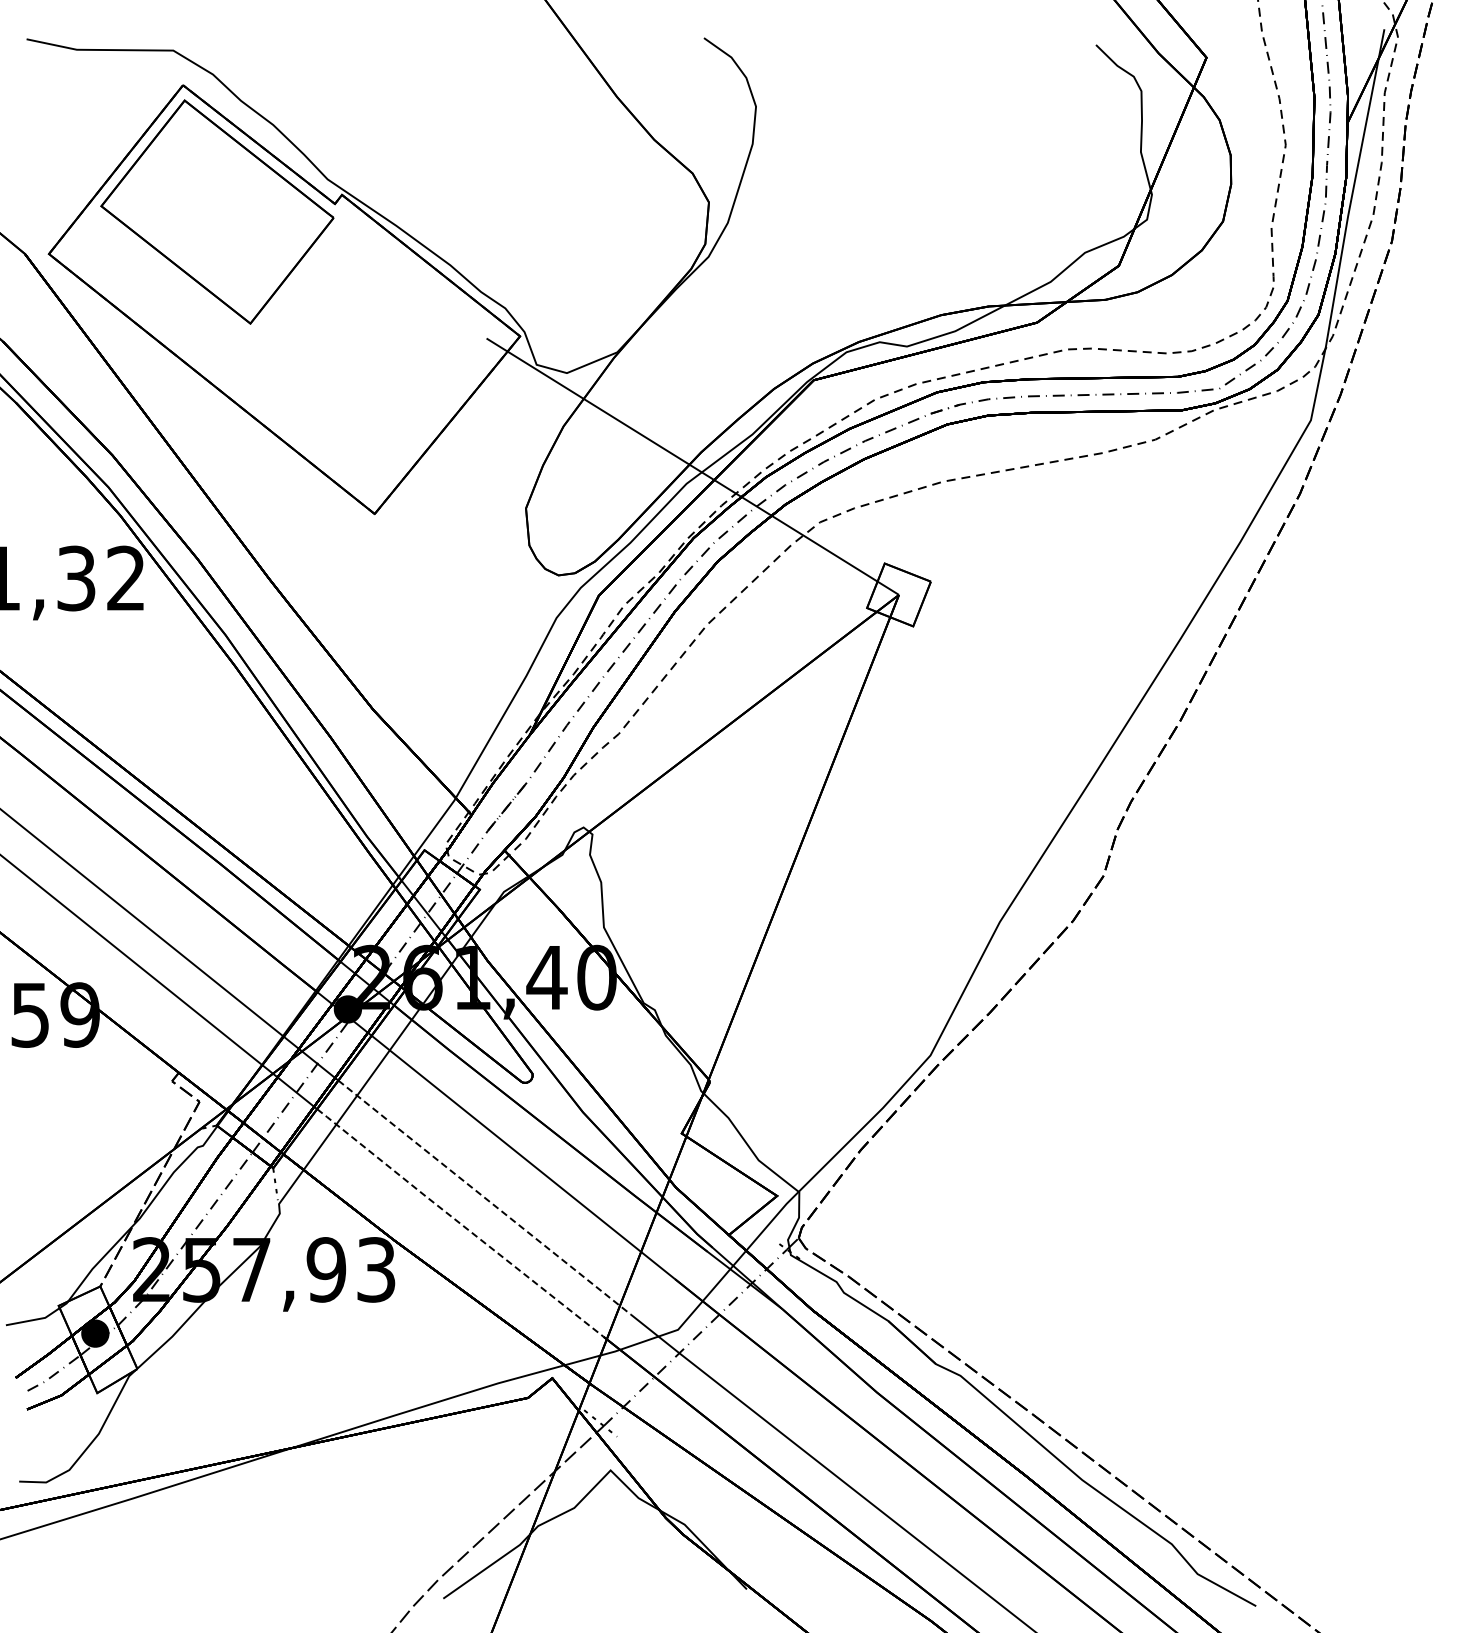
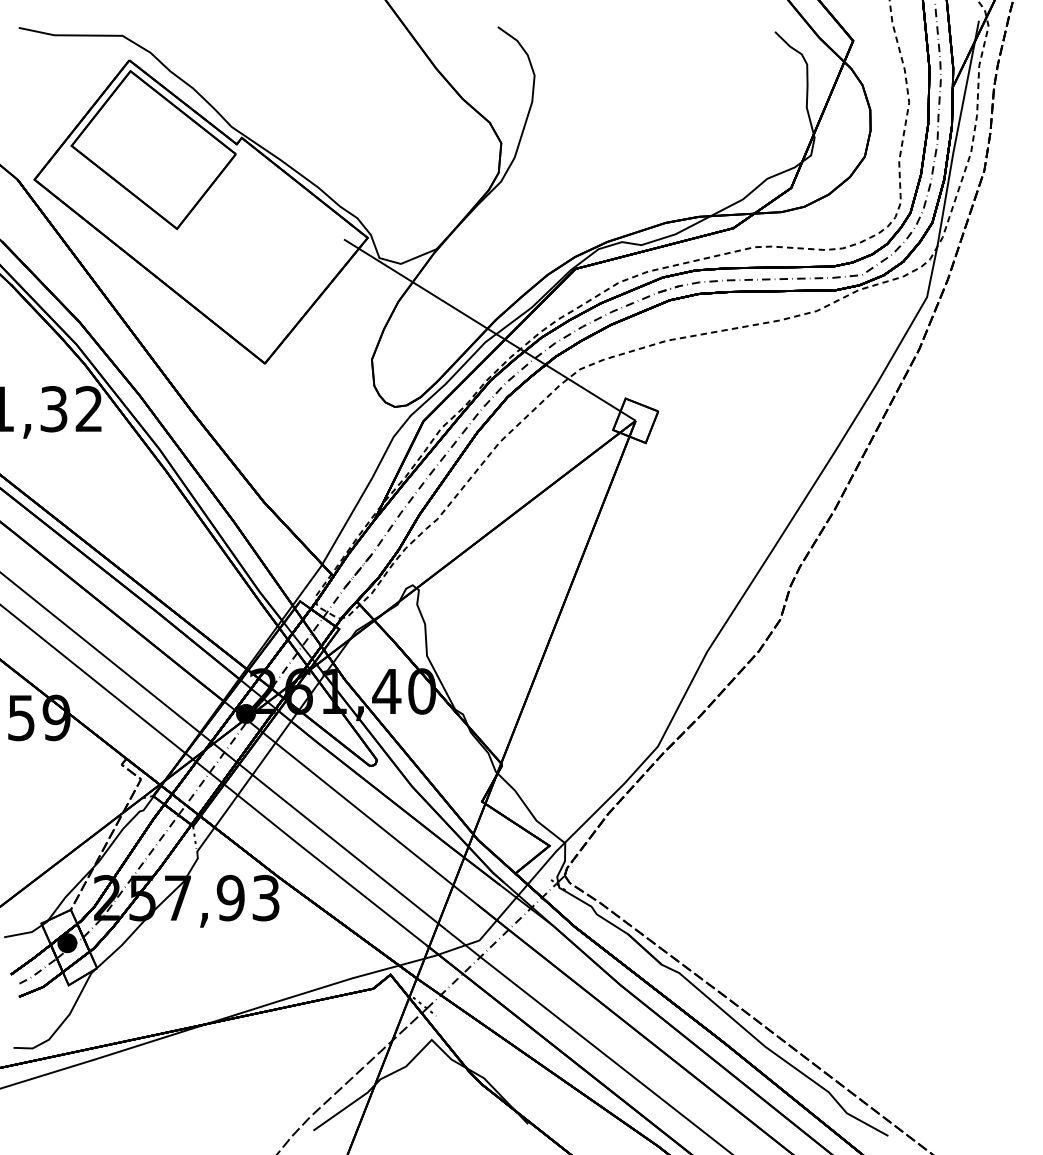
line: (484, 1197) -> (342, 846), dashed -> solid
line: (459, 1223) -> (324, 865), dashed -> solid

